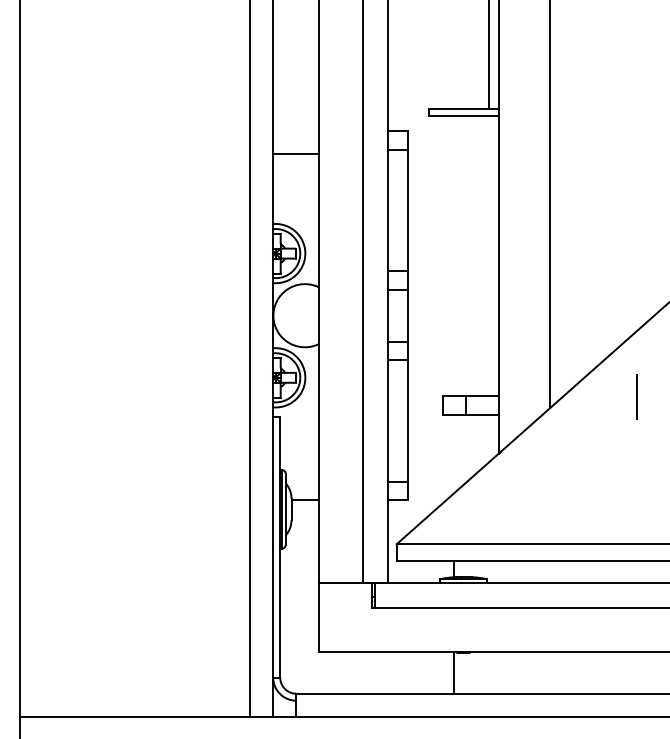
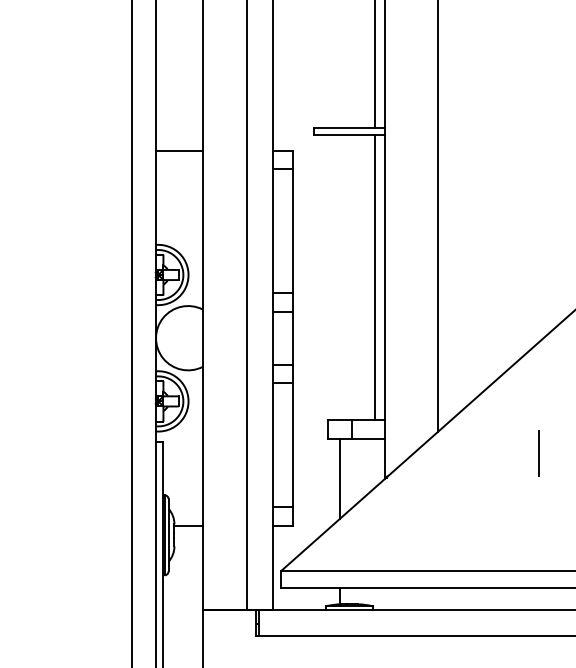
line: (296, 154) -> (179, 150), moved
line: (488, 255) -> (374, 276), added
line: (636, 396) -> (538, 452), moved
line: (454, 454) -> (340, 479), added

